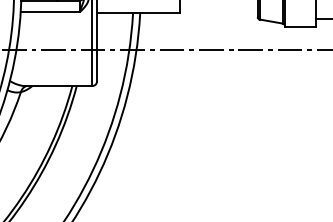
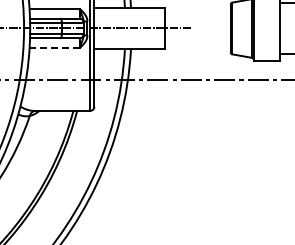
line: (50, 12) -> (54, 48), solid -> dashed

